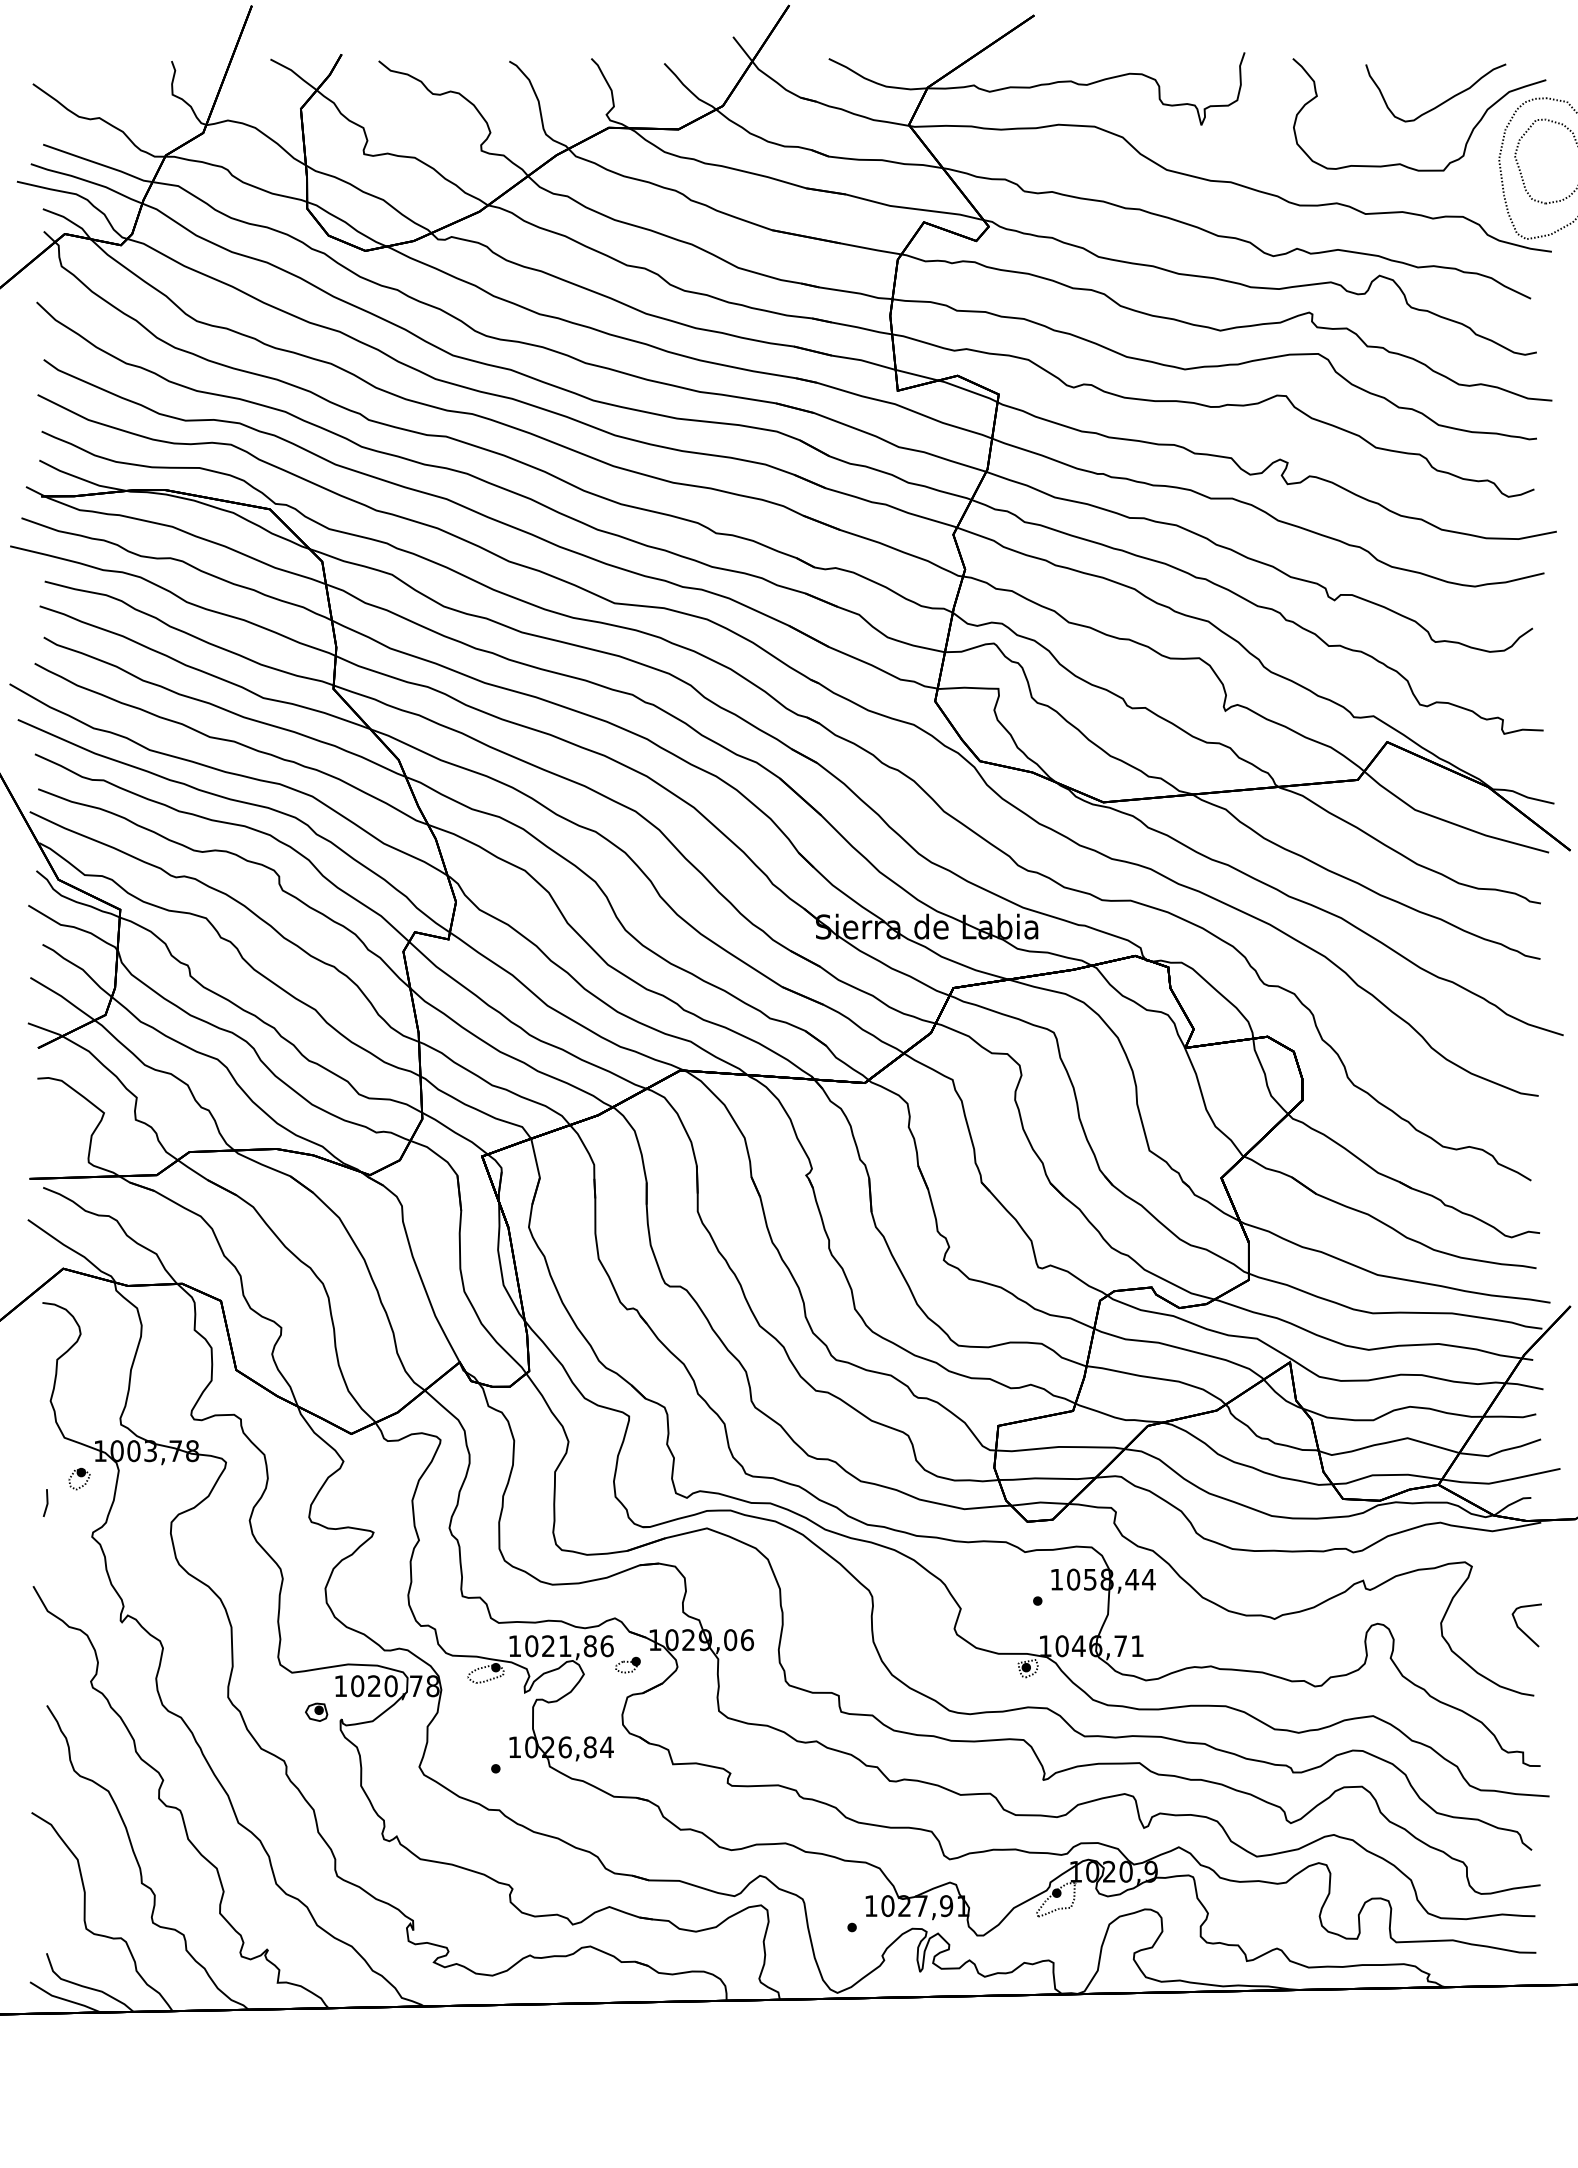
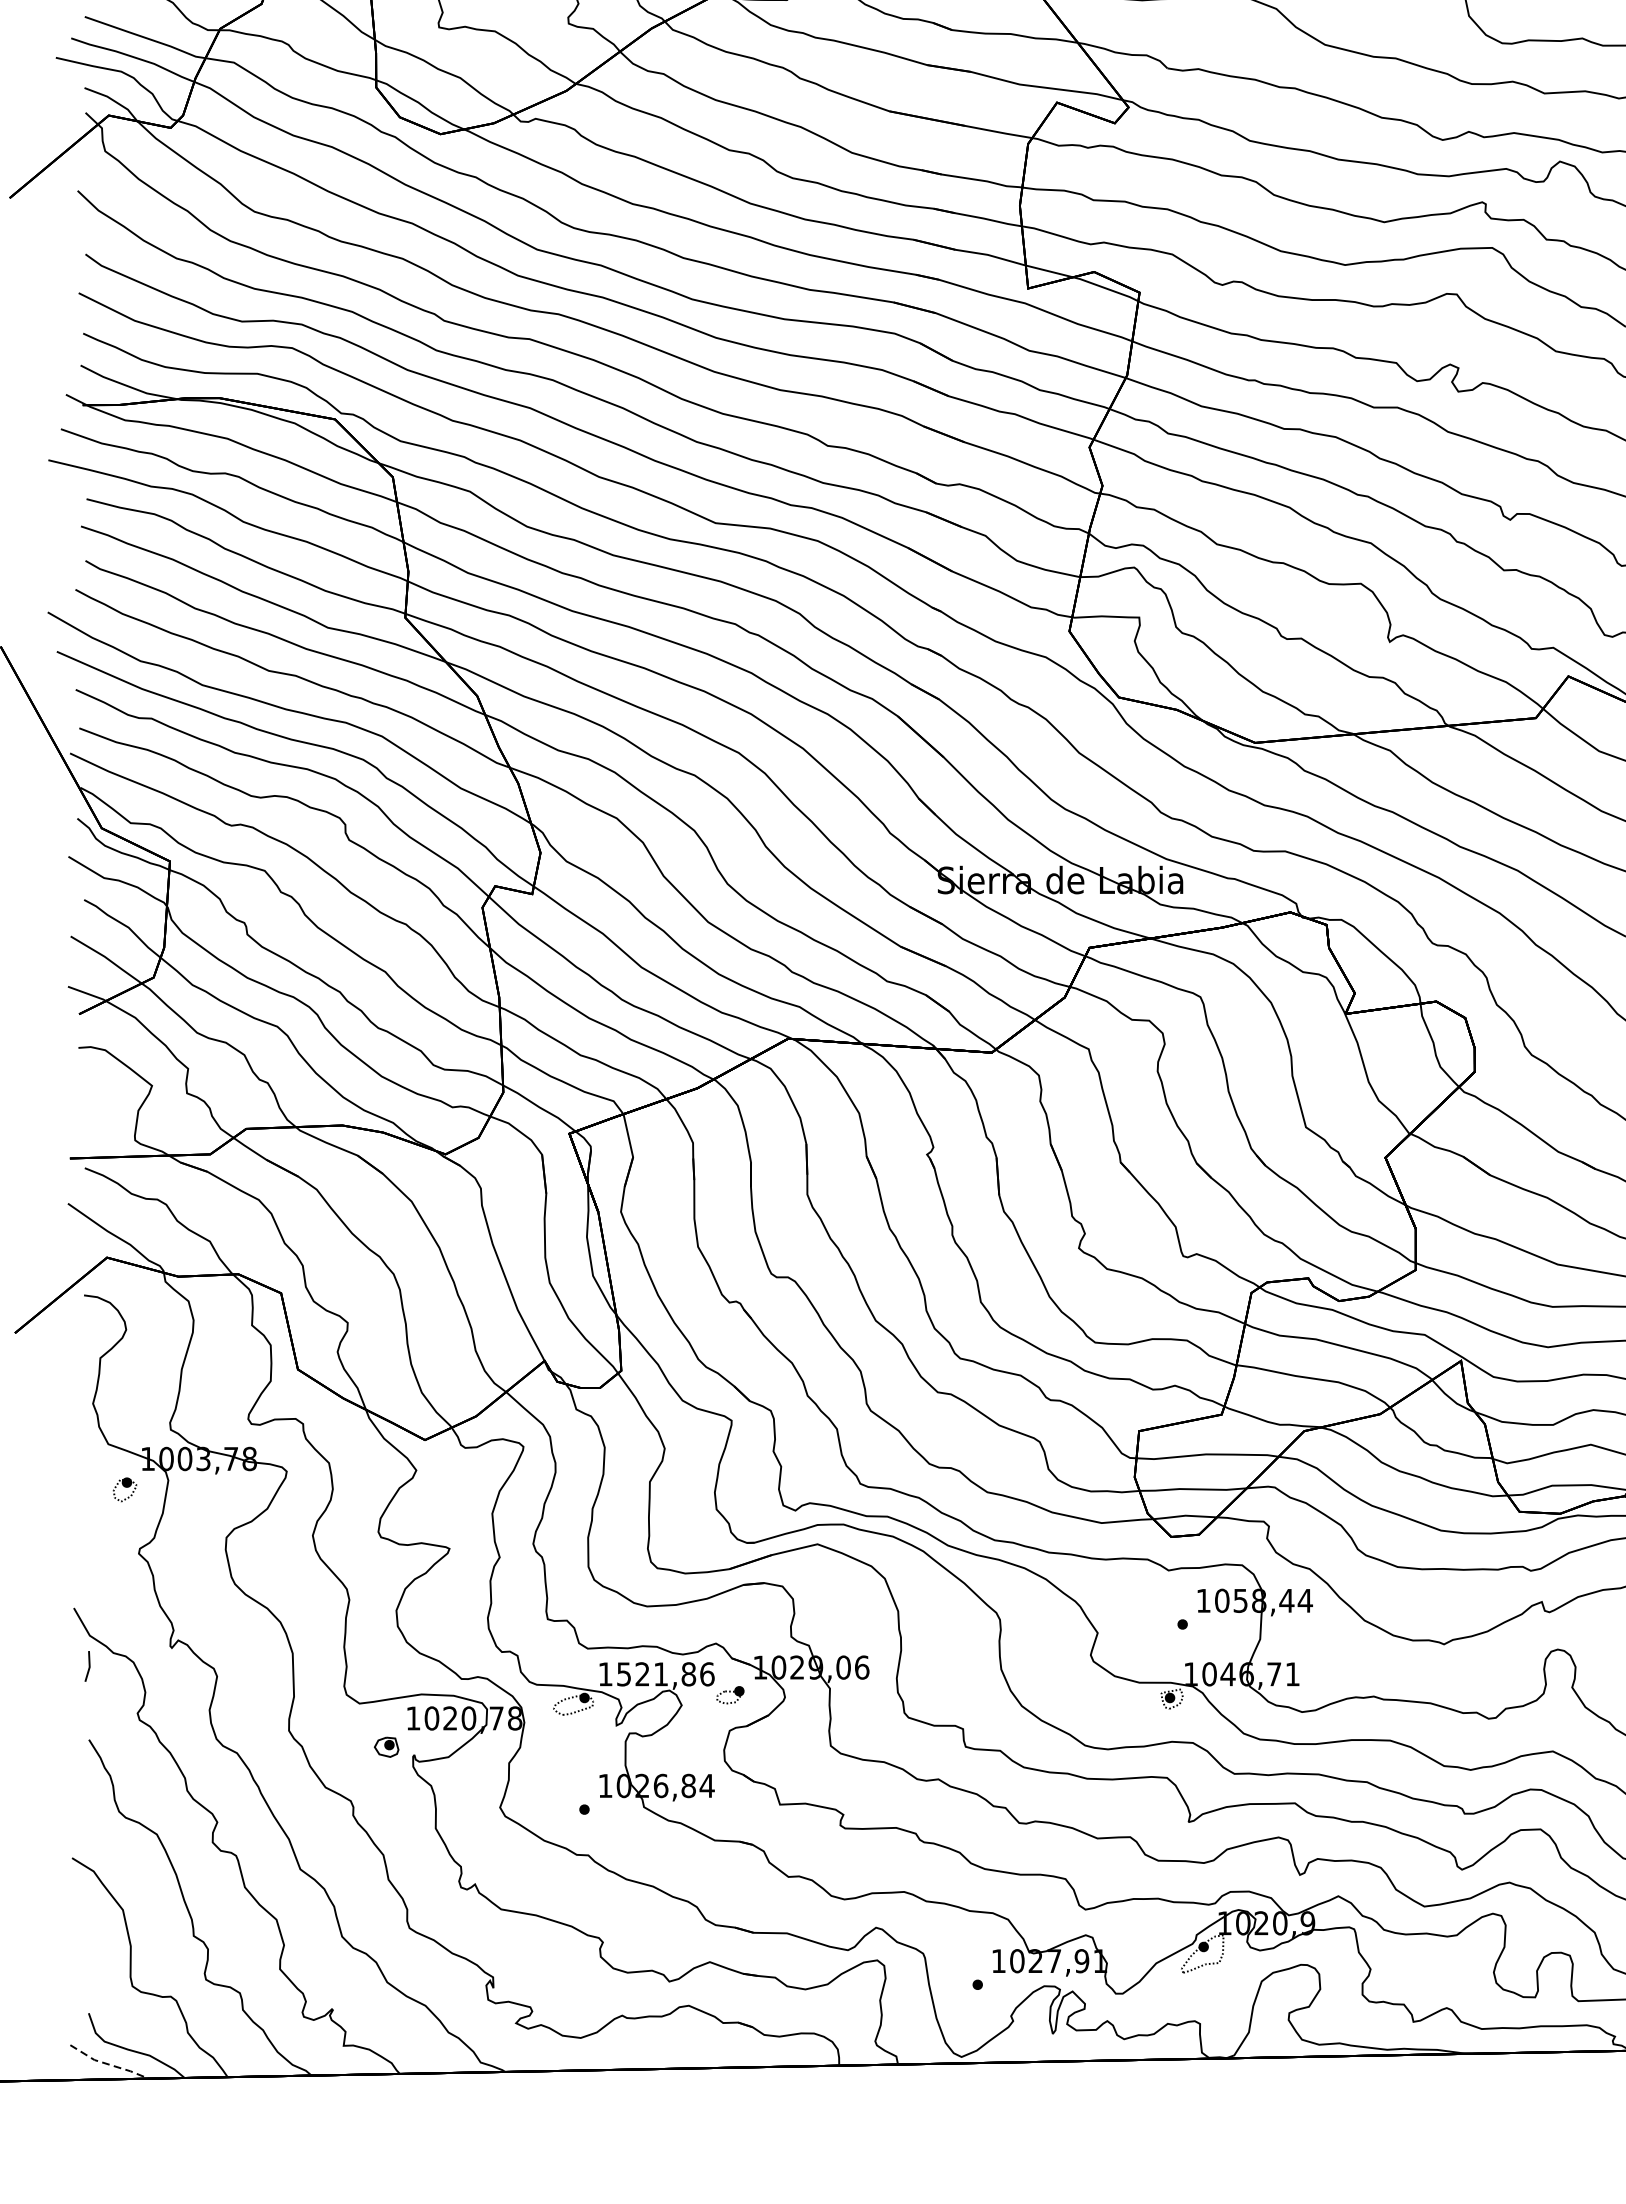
line: (46, 1502) -> (88, 1665), moved
text: (531, 1646) -> (623, 1674), 1021,86 -> 1521,86
line: (65, 1999) -> (109, 2064), solid -> dashed

